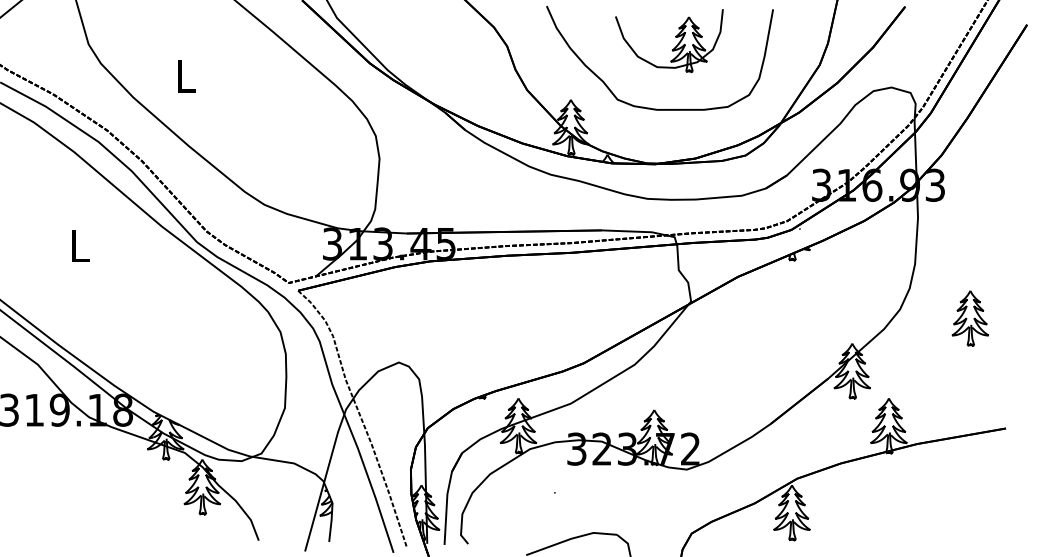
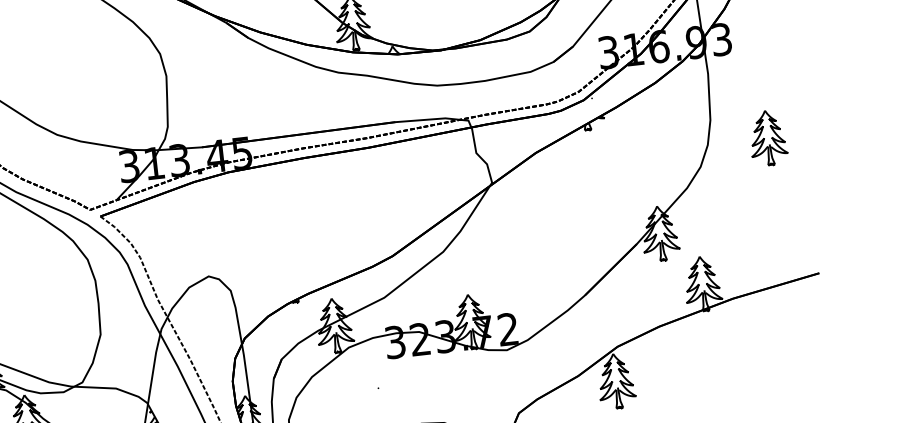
part: (969, 318) -> (767, 138), moved

